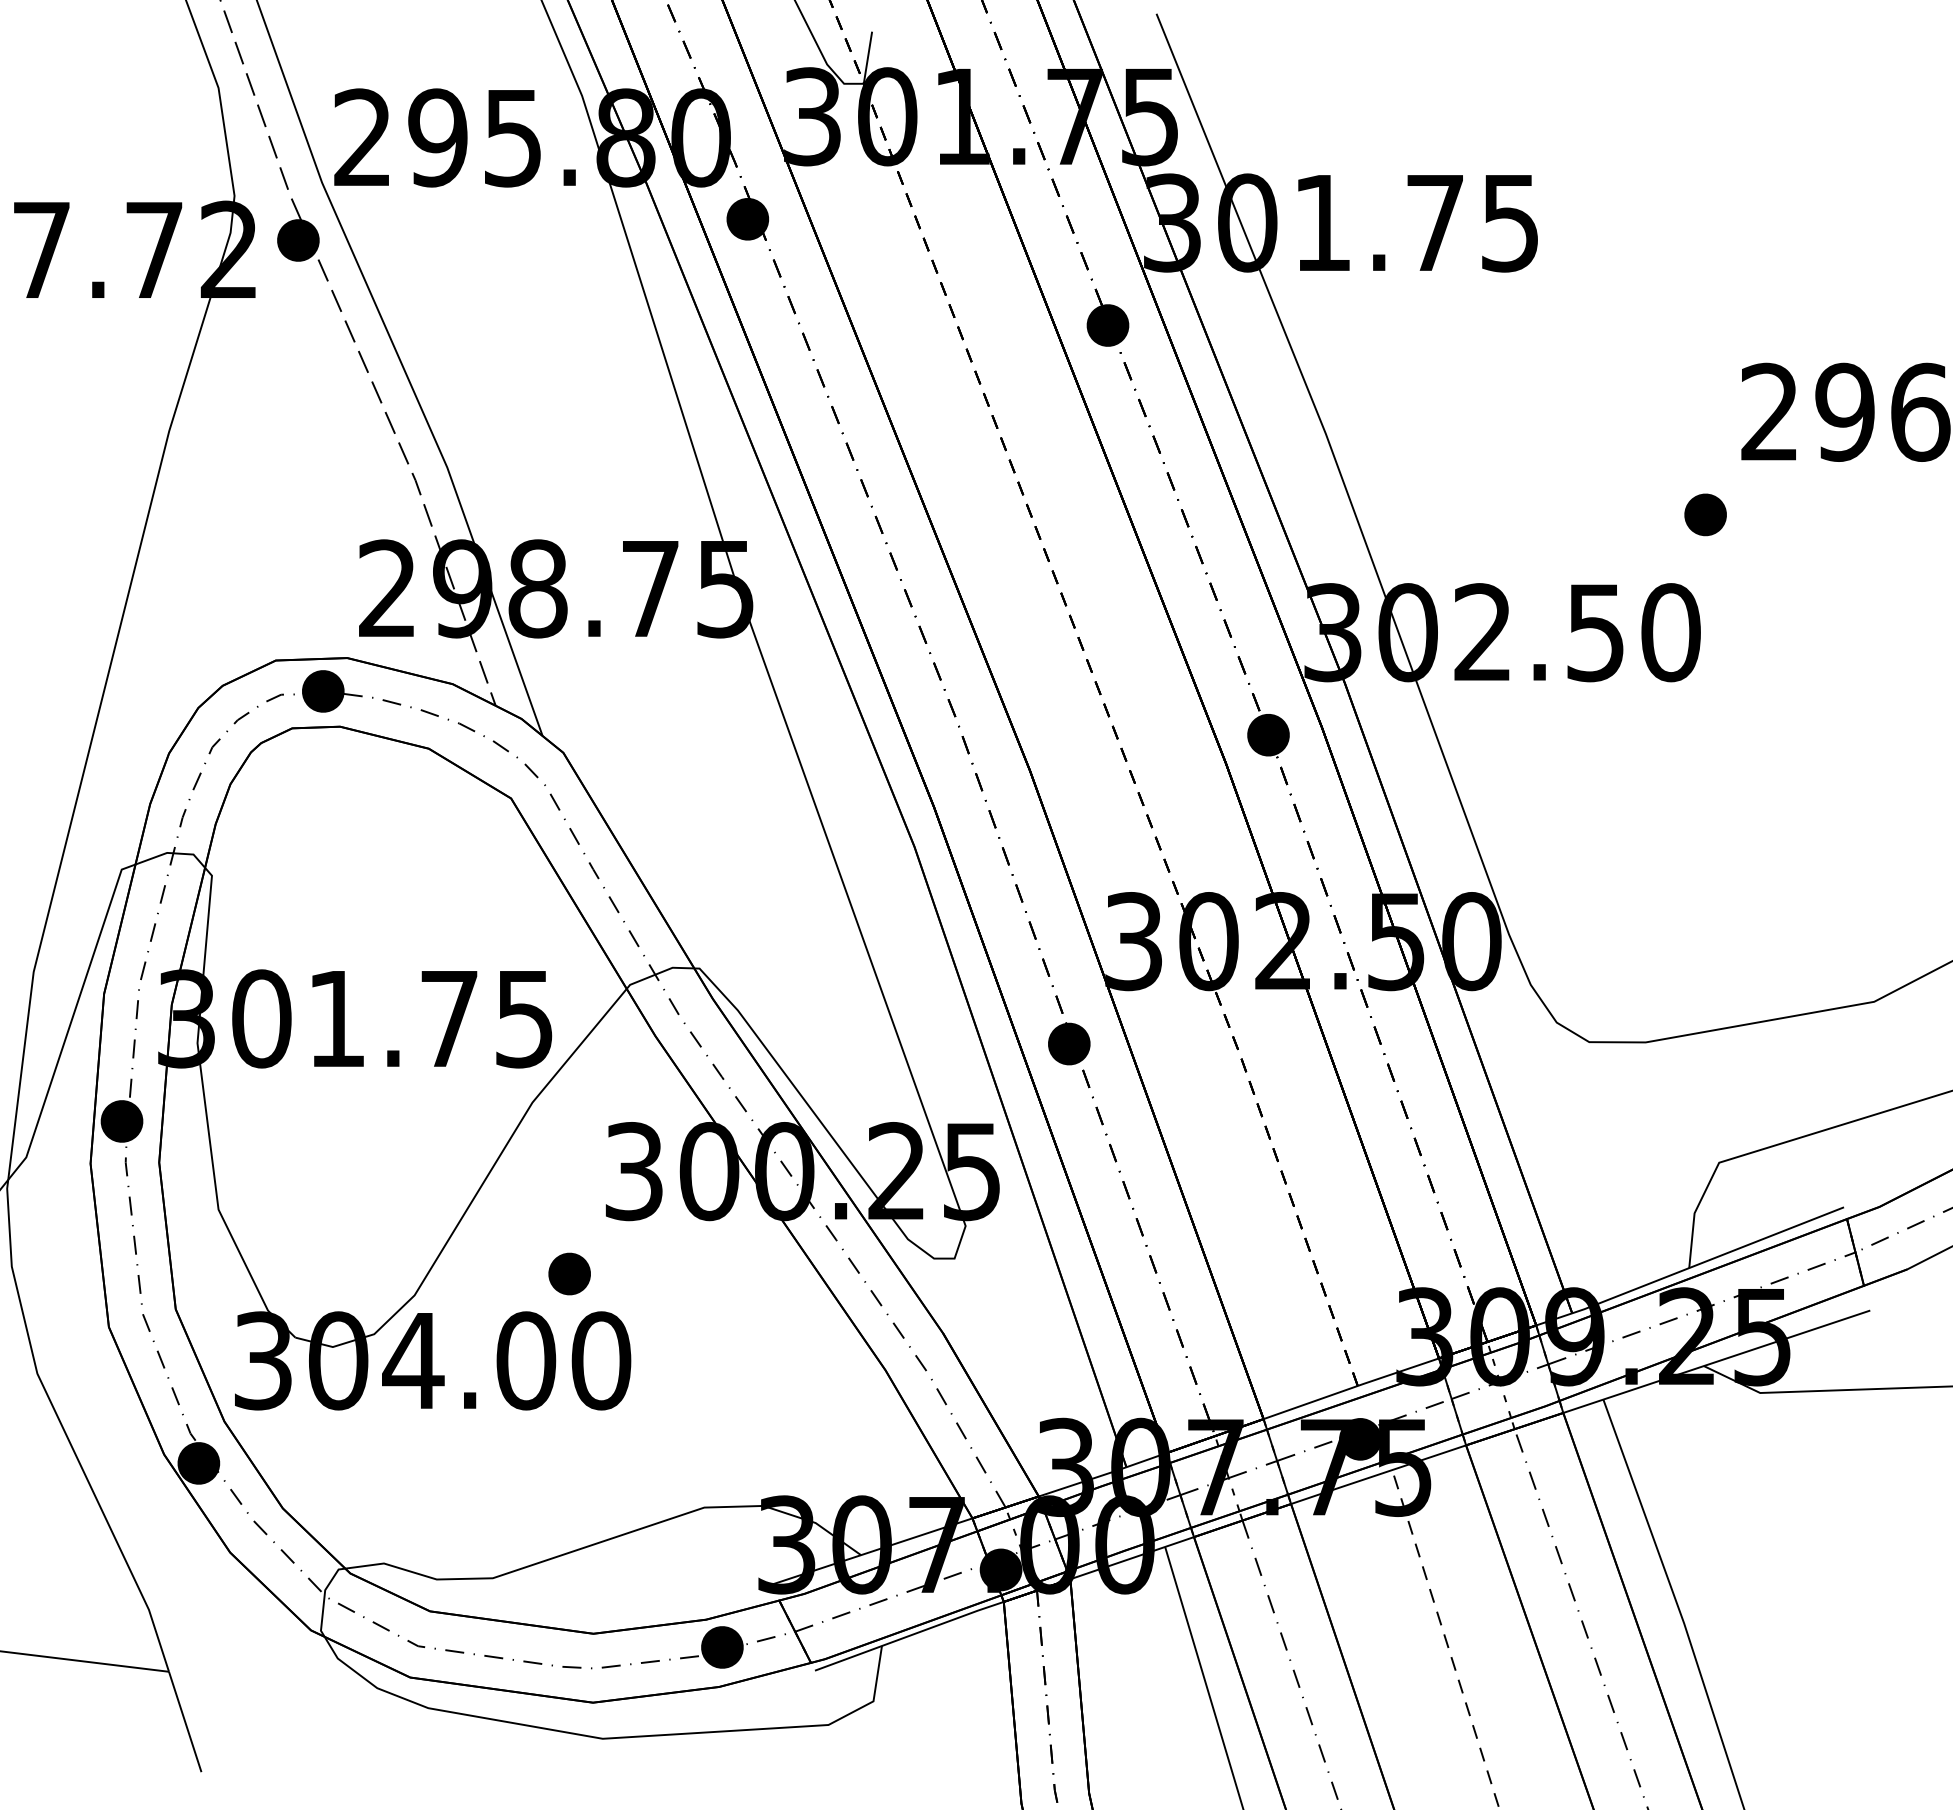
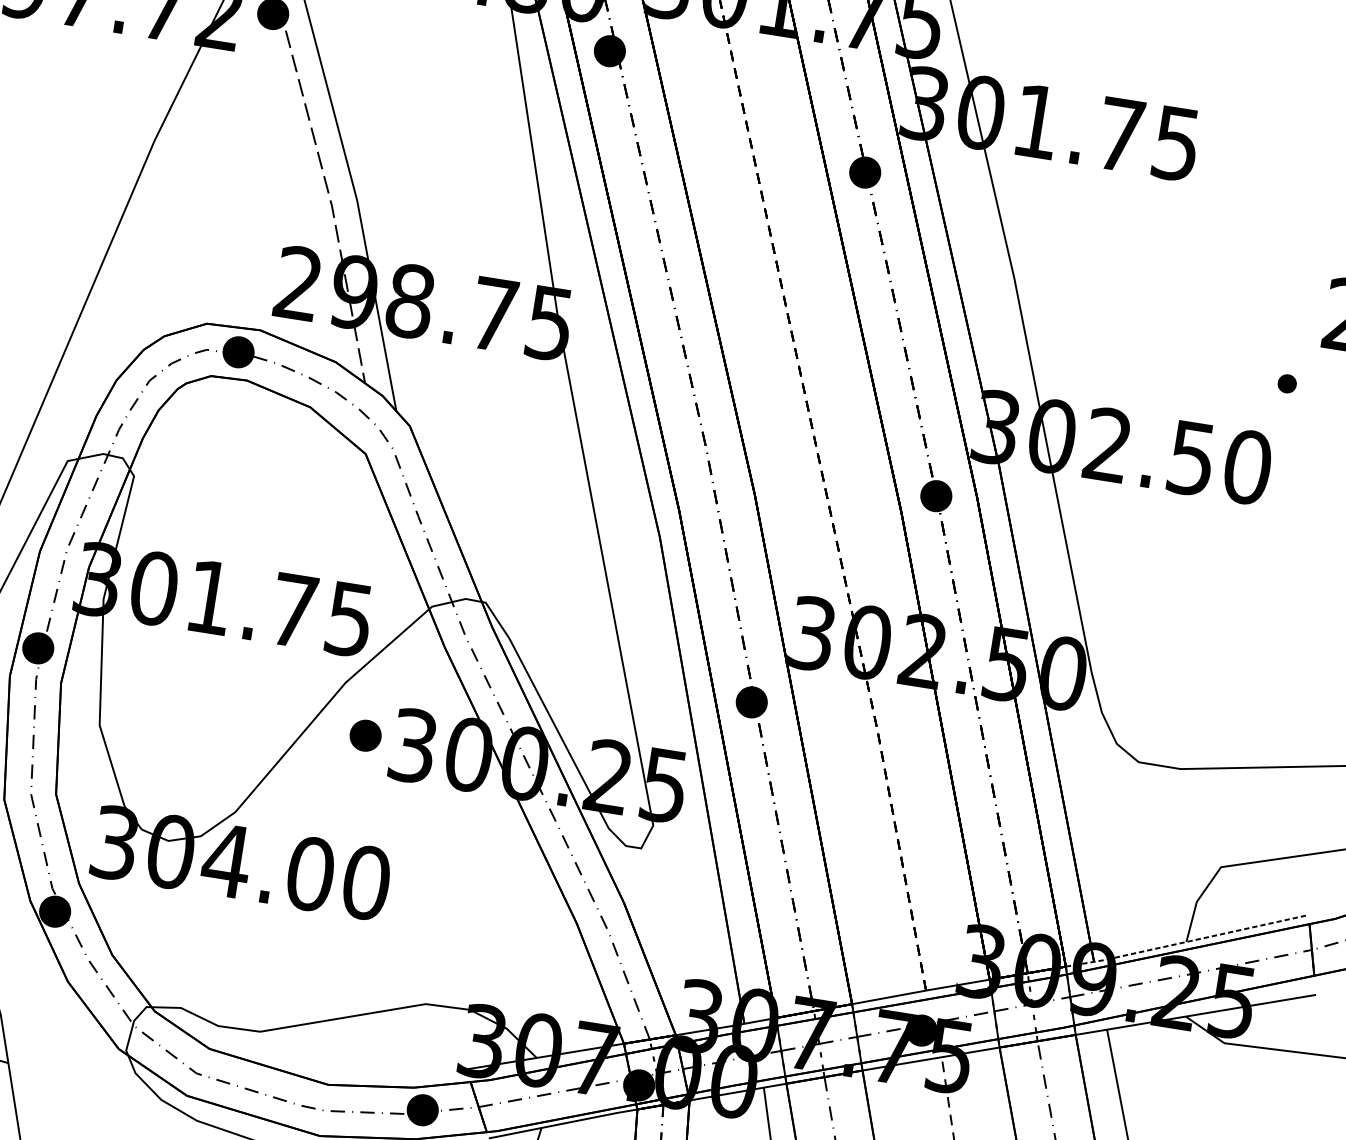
part: (1705, 514) -> (1287, 383), size x0.6
line: (1690, 1267) -> (1187, 941), solid -> dashed
part: (569, 1273) -> (365, 735), moved

